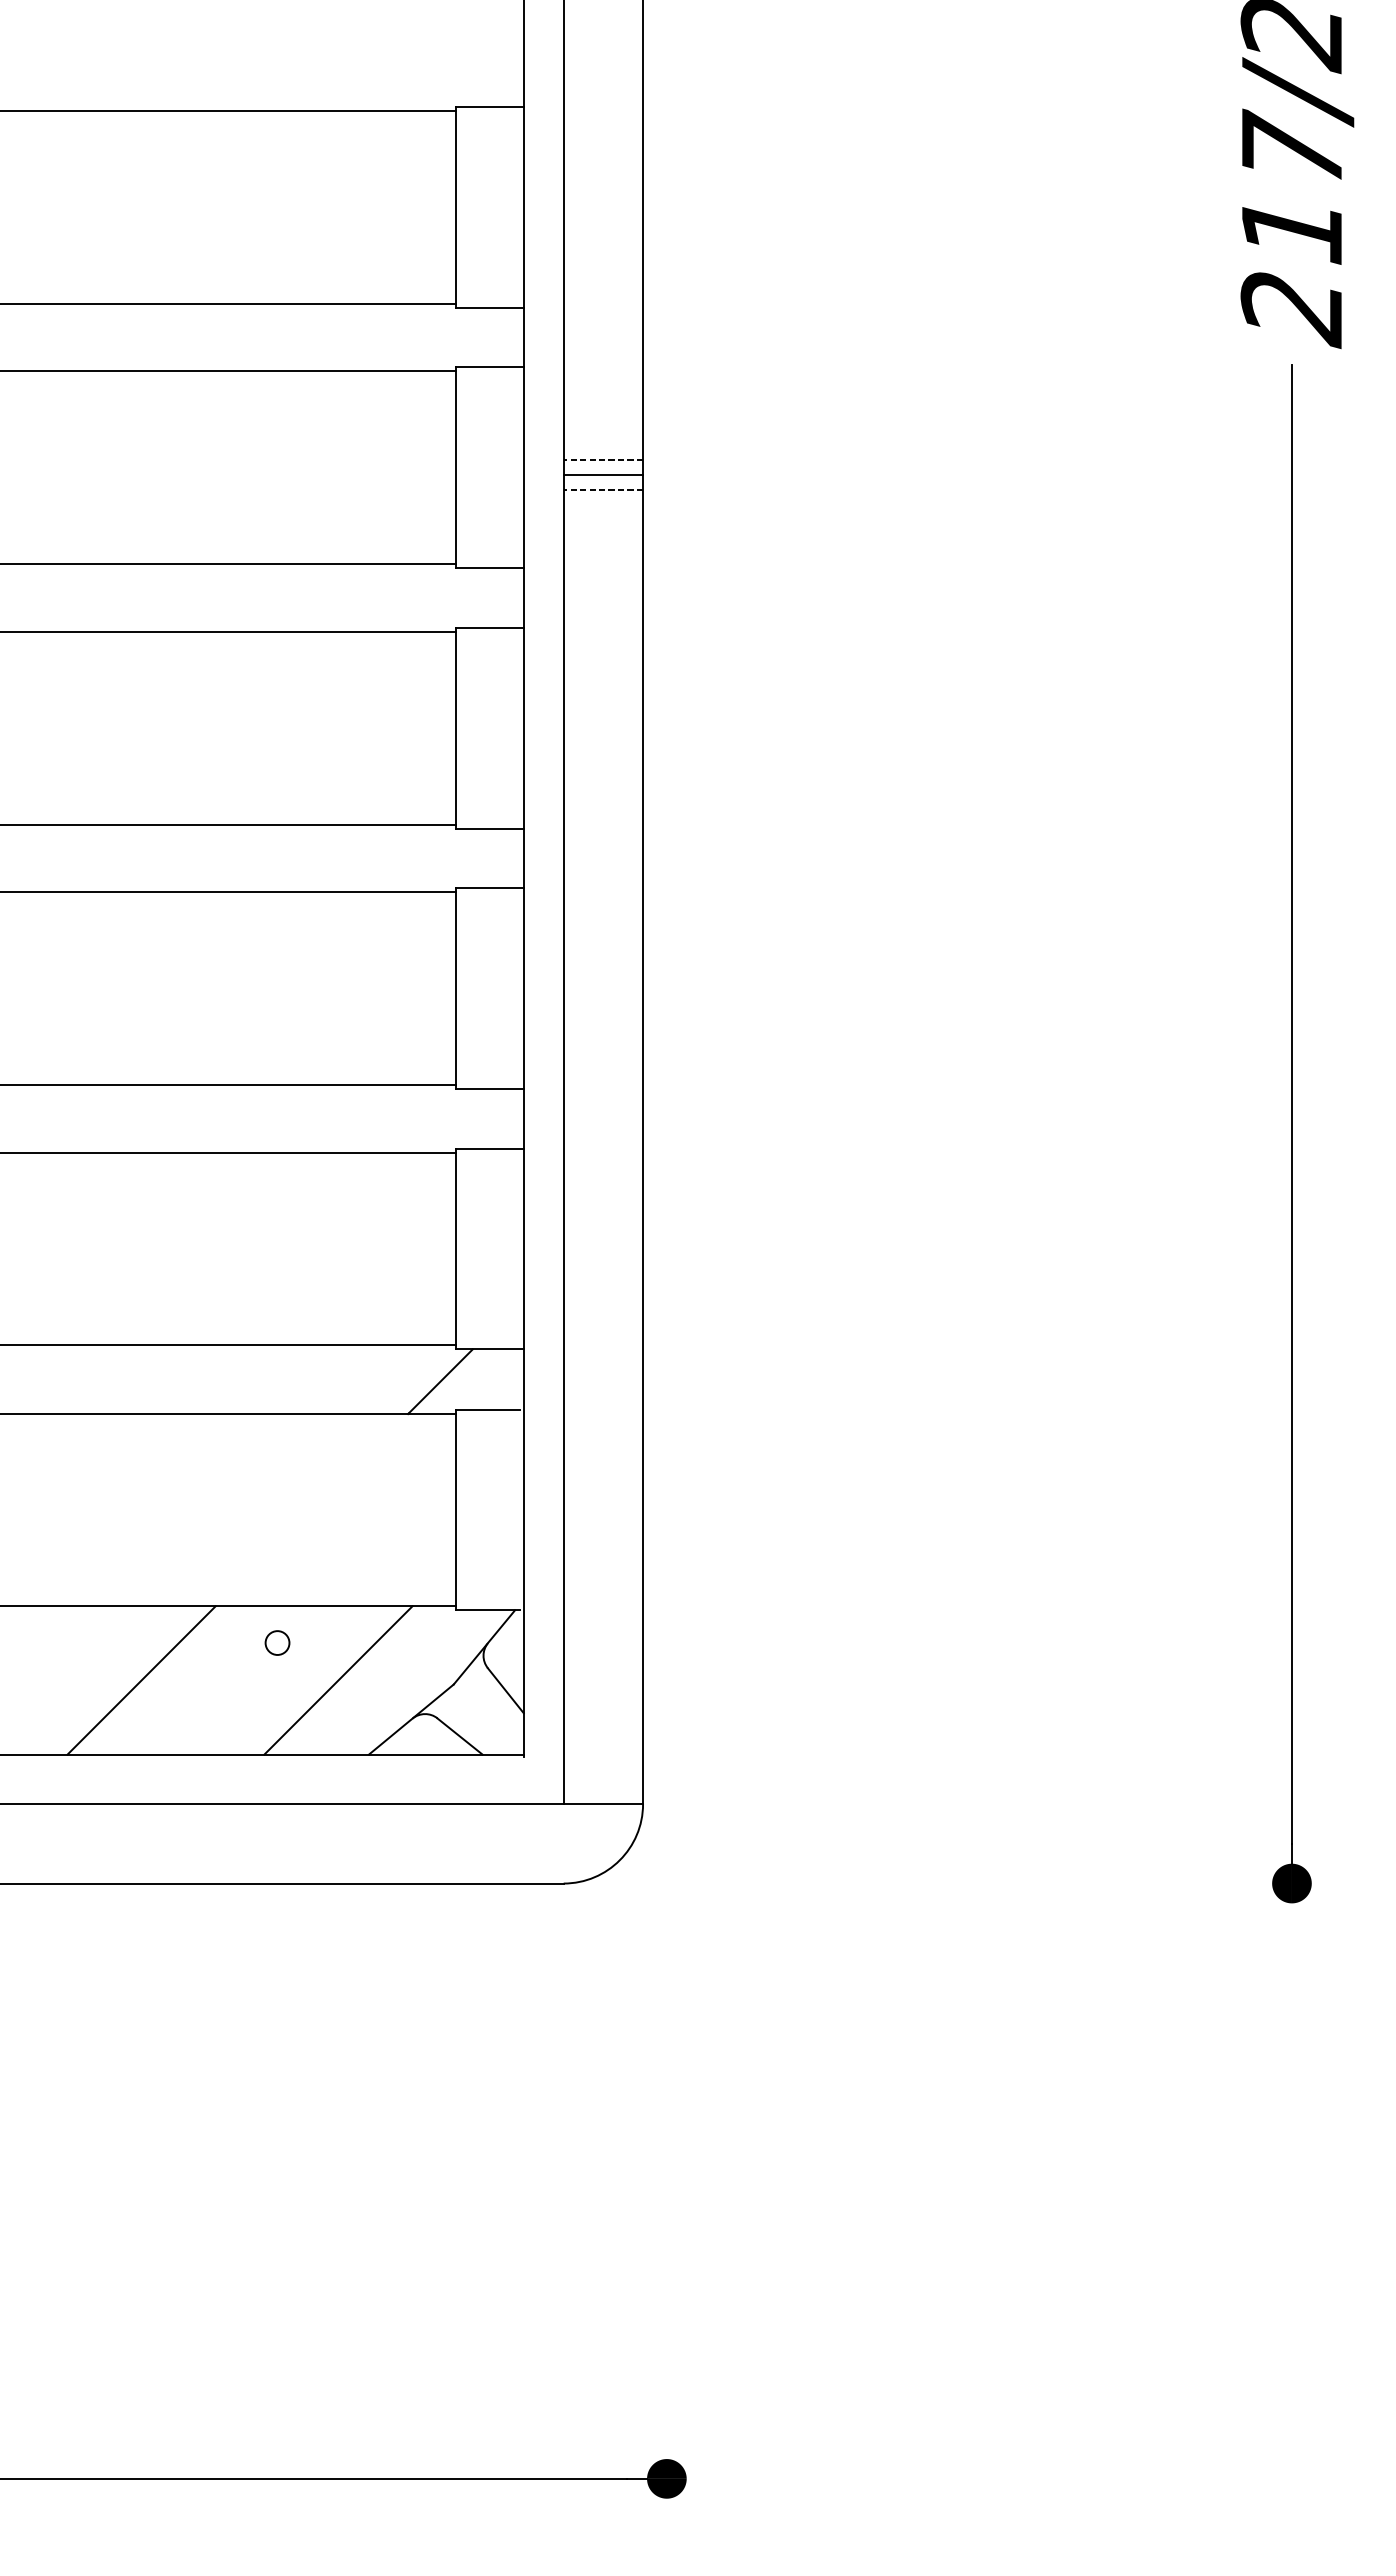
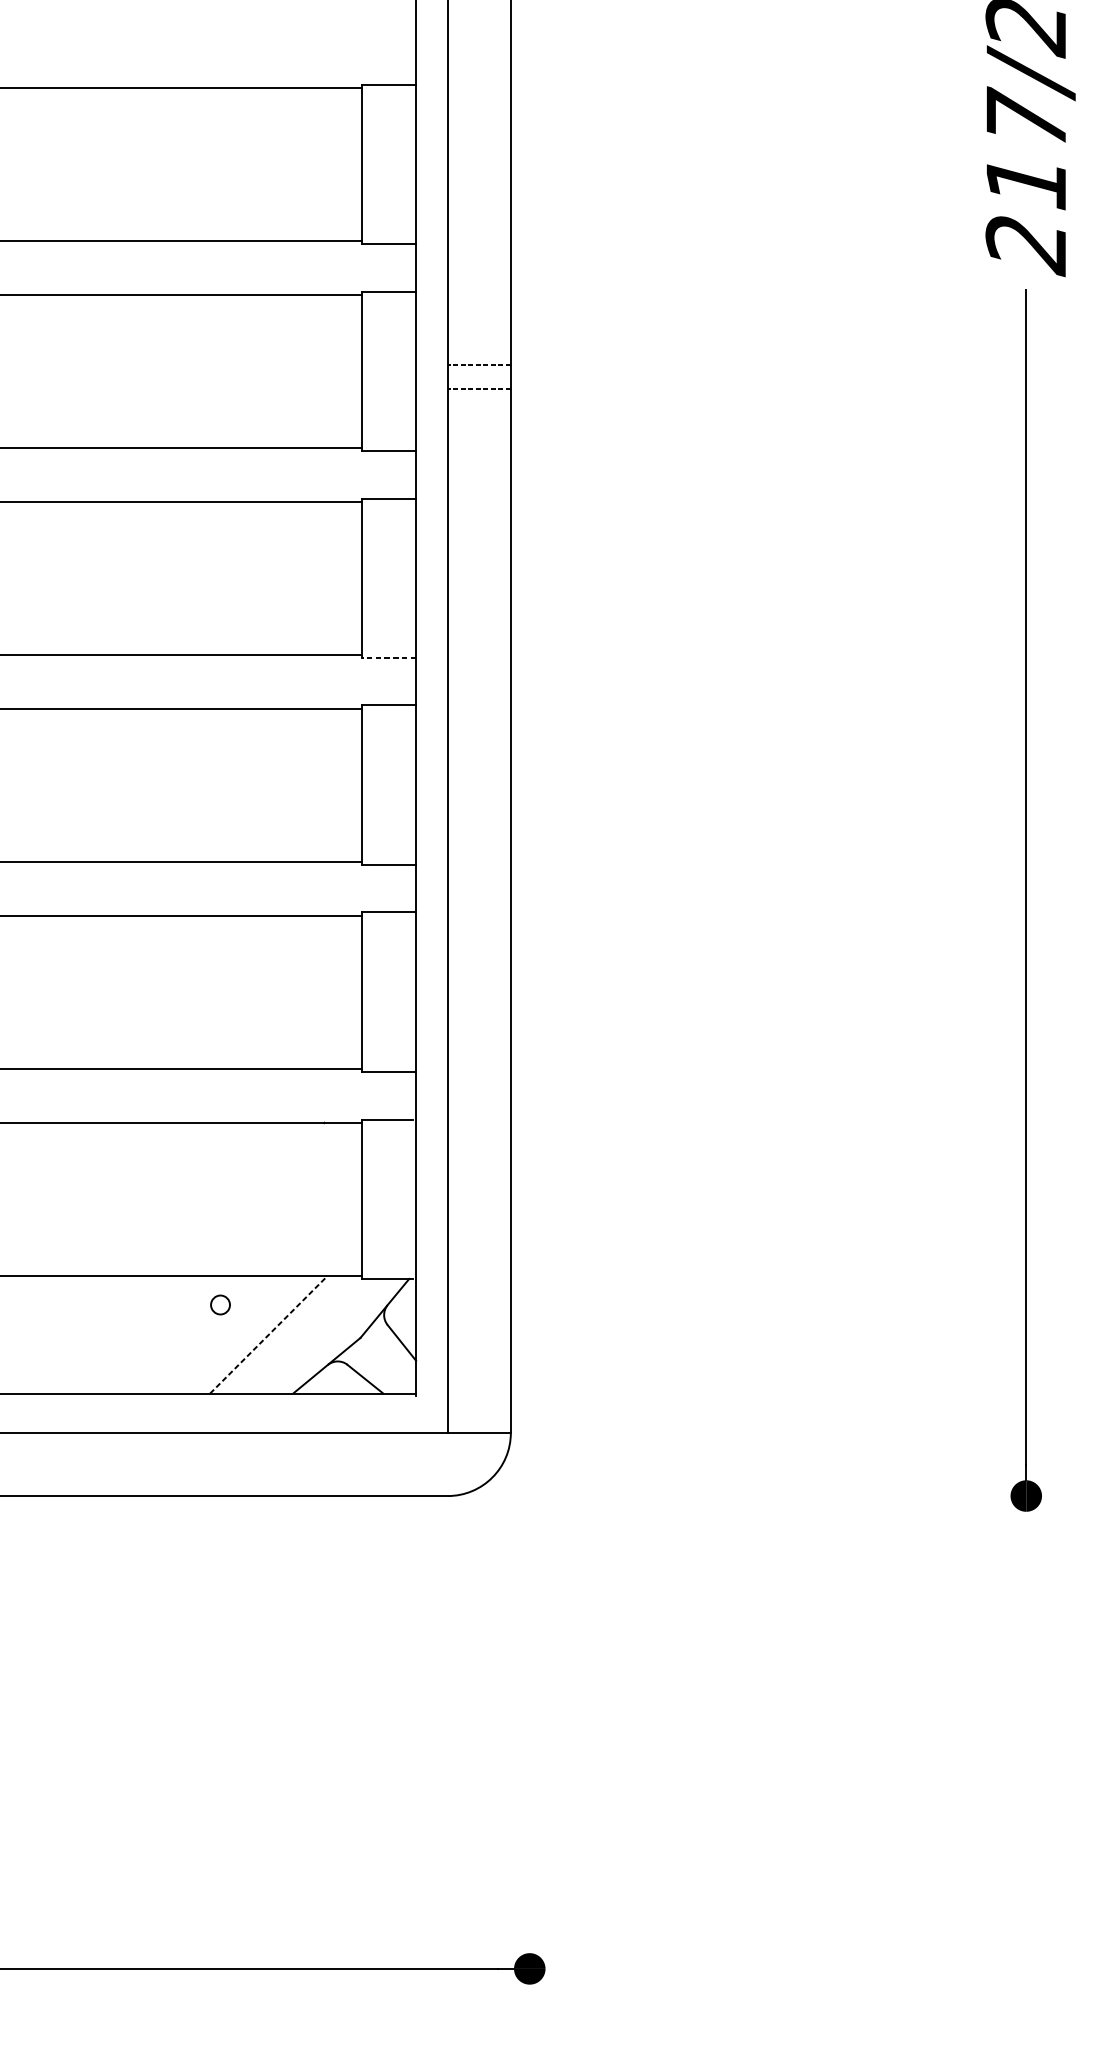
line: (603, 474) -> (479, 376), removed
line: (489, 828) -> (388, 658), solid -> dashed
line: (440, 1381) -> (349, 1097), removed
line: (141, 1680) -> (112, 1334), removed
line: (338, 1680) -> (268, 1334), solid -> dashed

